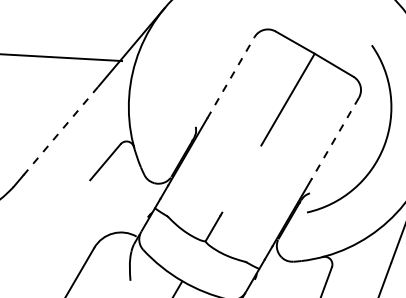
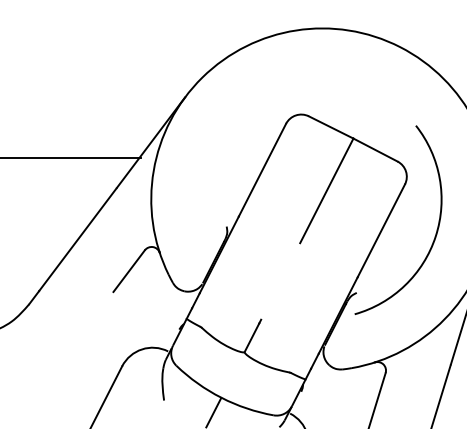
line: (231, 77) -> (262, 169), dashed -> solid
line: (61, 131) -> (78, 239), dashed -> solid
line: (335, 139) -> (381, 231), dashed -> solid

